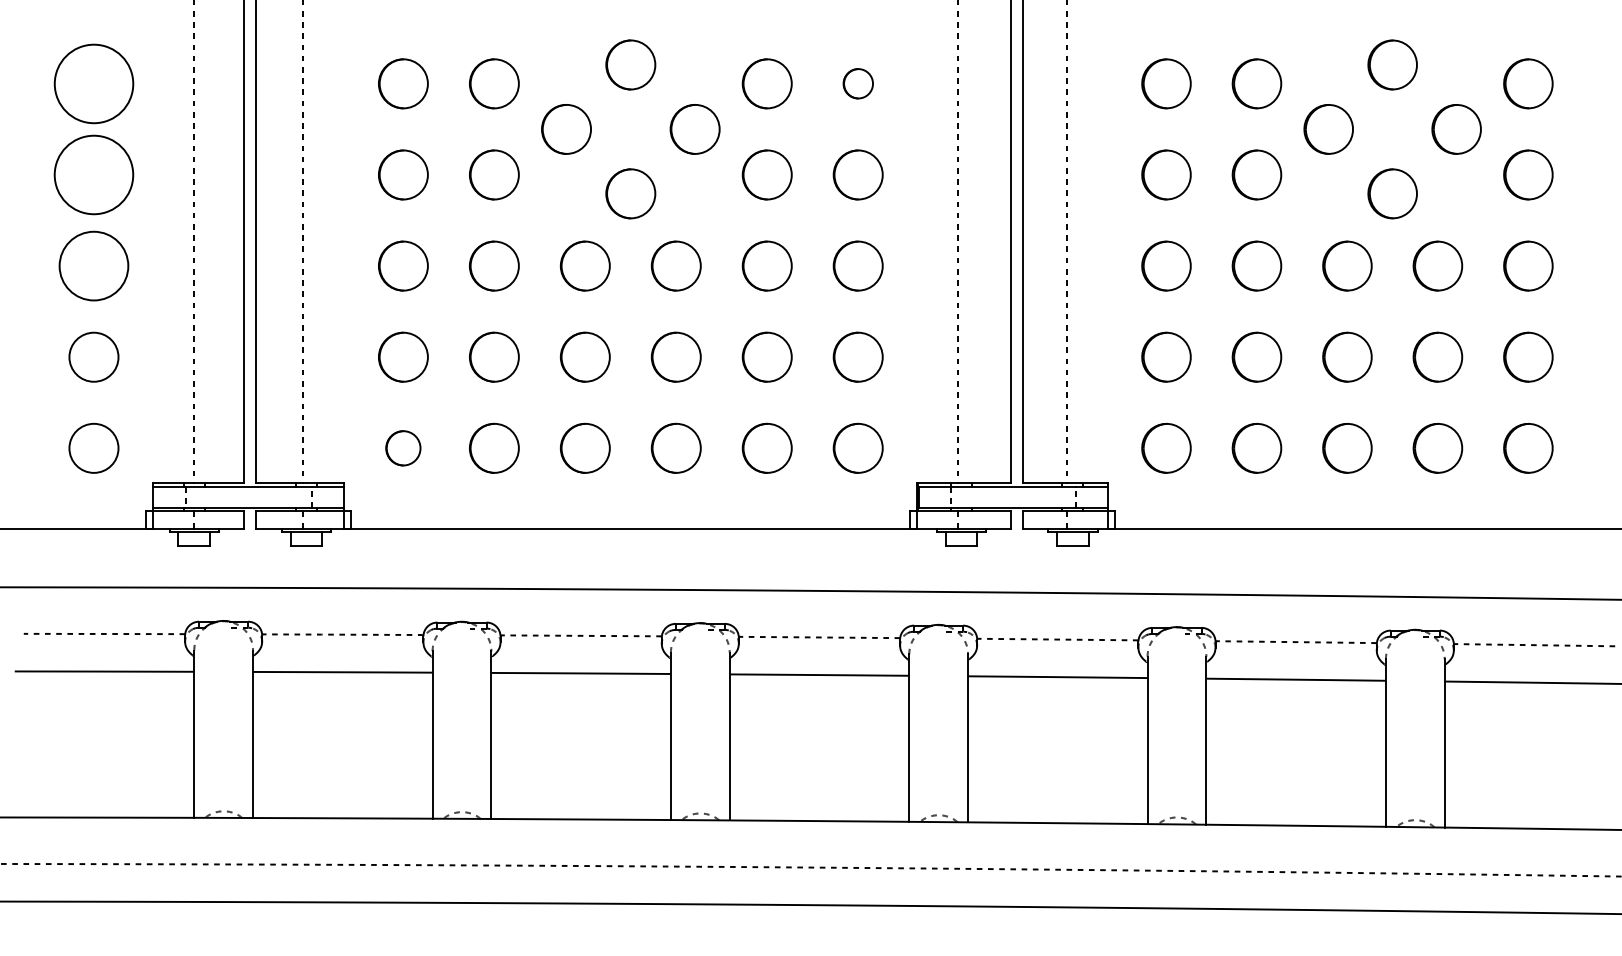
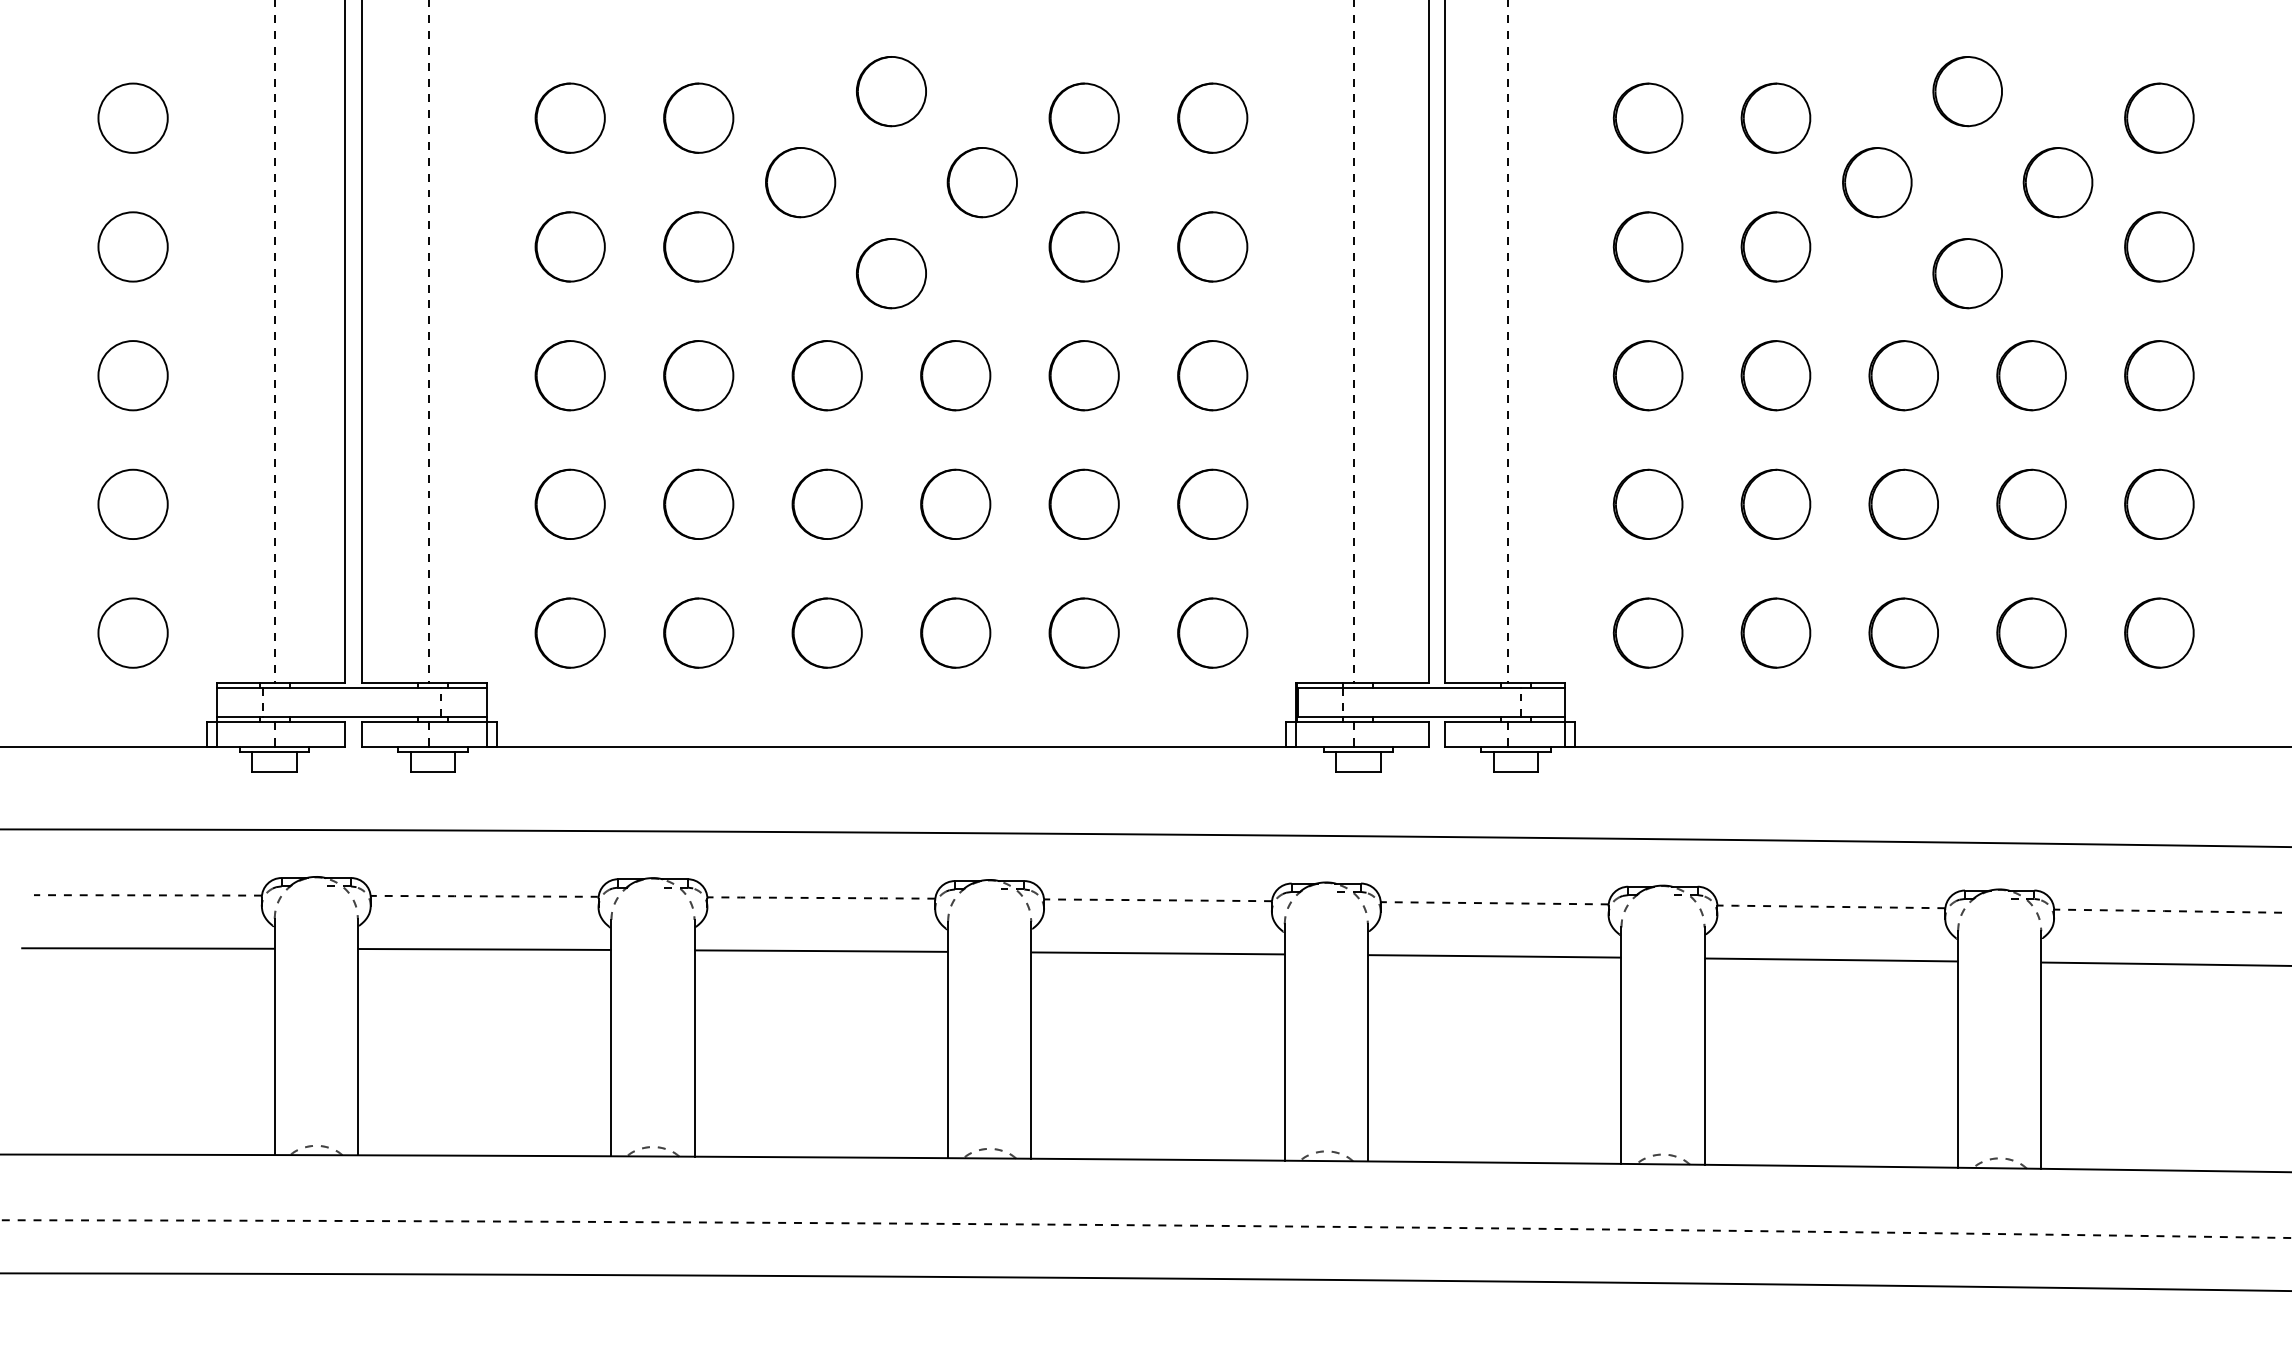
circle: (93, 83) -> (132, 117), size x0.62
circle: (858, 83) -> (1212, 117), size x1.67
circle: (93, 174) -> (132, 246), size x0.62
circle: (93, 265) -> (132, 375), size x0.71
circle: (402, 447) -> (569, 632), size x1.43

